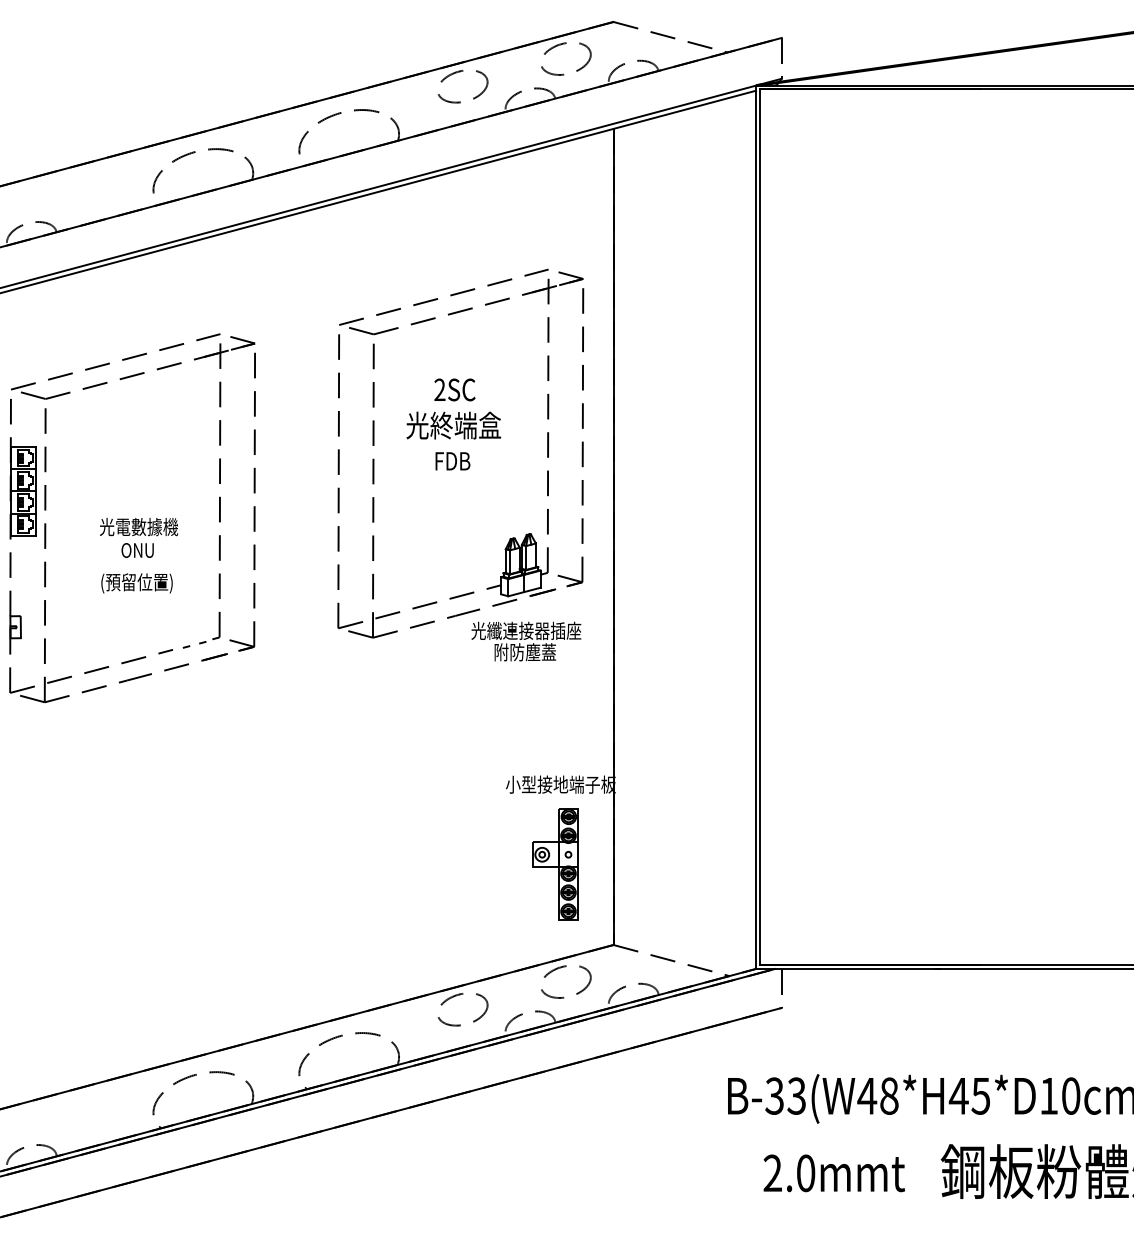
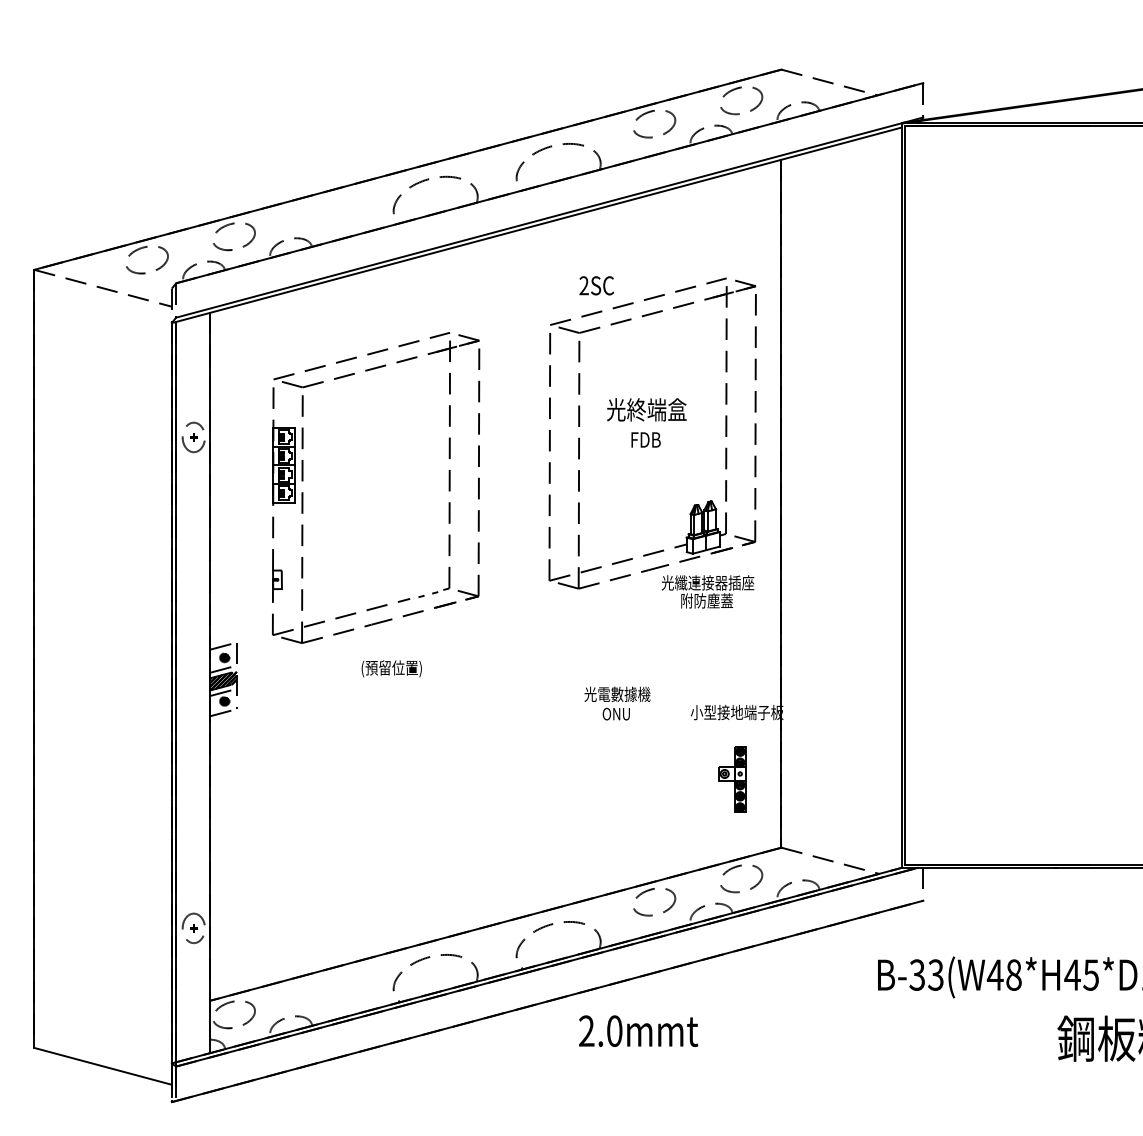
text: (454, 389) -> (596, 285), moved
text: (139, 537) -> (617, 703), moved
text: (136, 582) -> (391, 668), moved
part: (555, 864) -> (732, 779), size x0.7
text: (834, 1172) -> (638, 1030), moved

